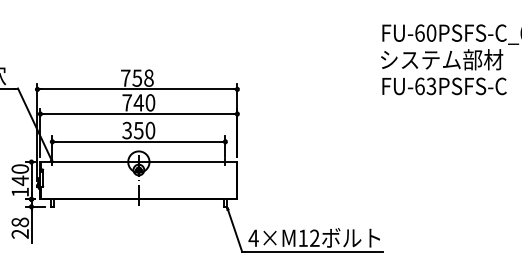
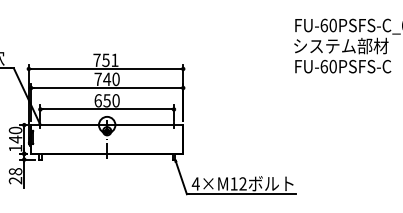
text: (148, 78) -> (114, 60), 758 -> 751
text: (430, 86) -> (332, 66), FU-63PSFS-C -> FU-60PSFS-C
text: (126, 130) -> (97, 100), 350 -> 650

